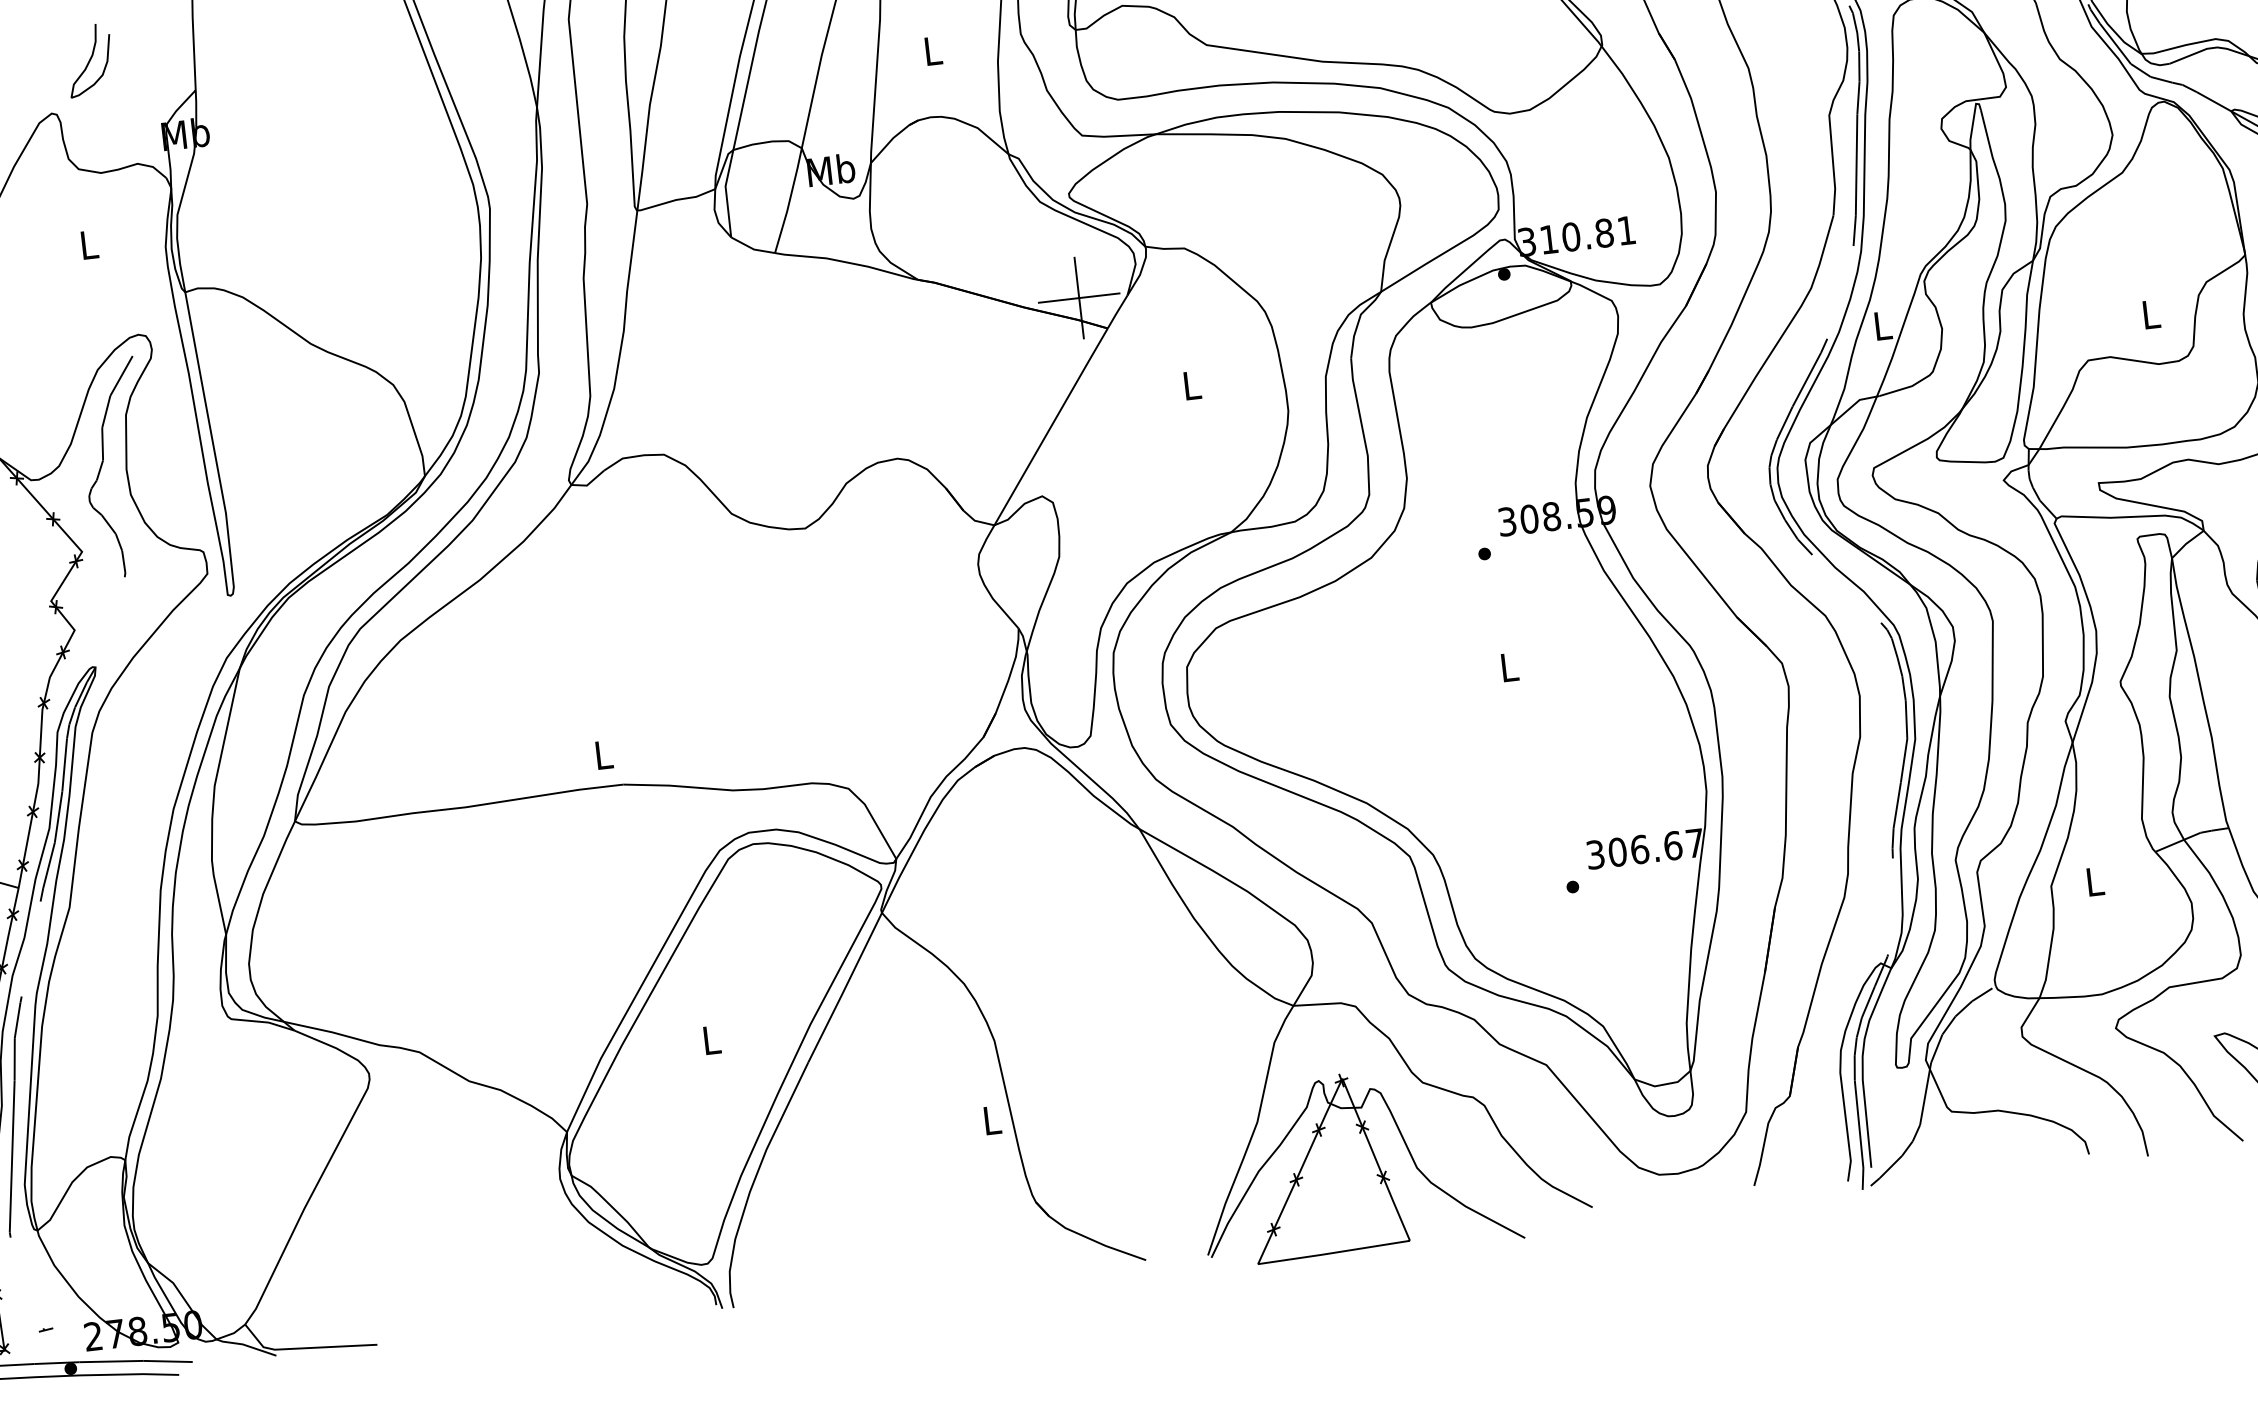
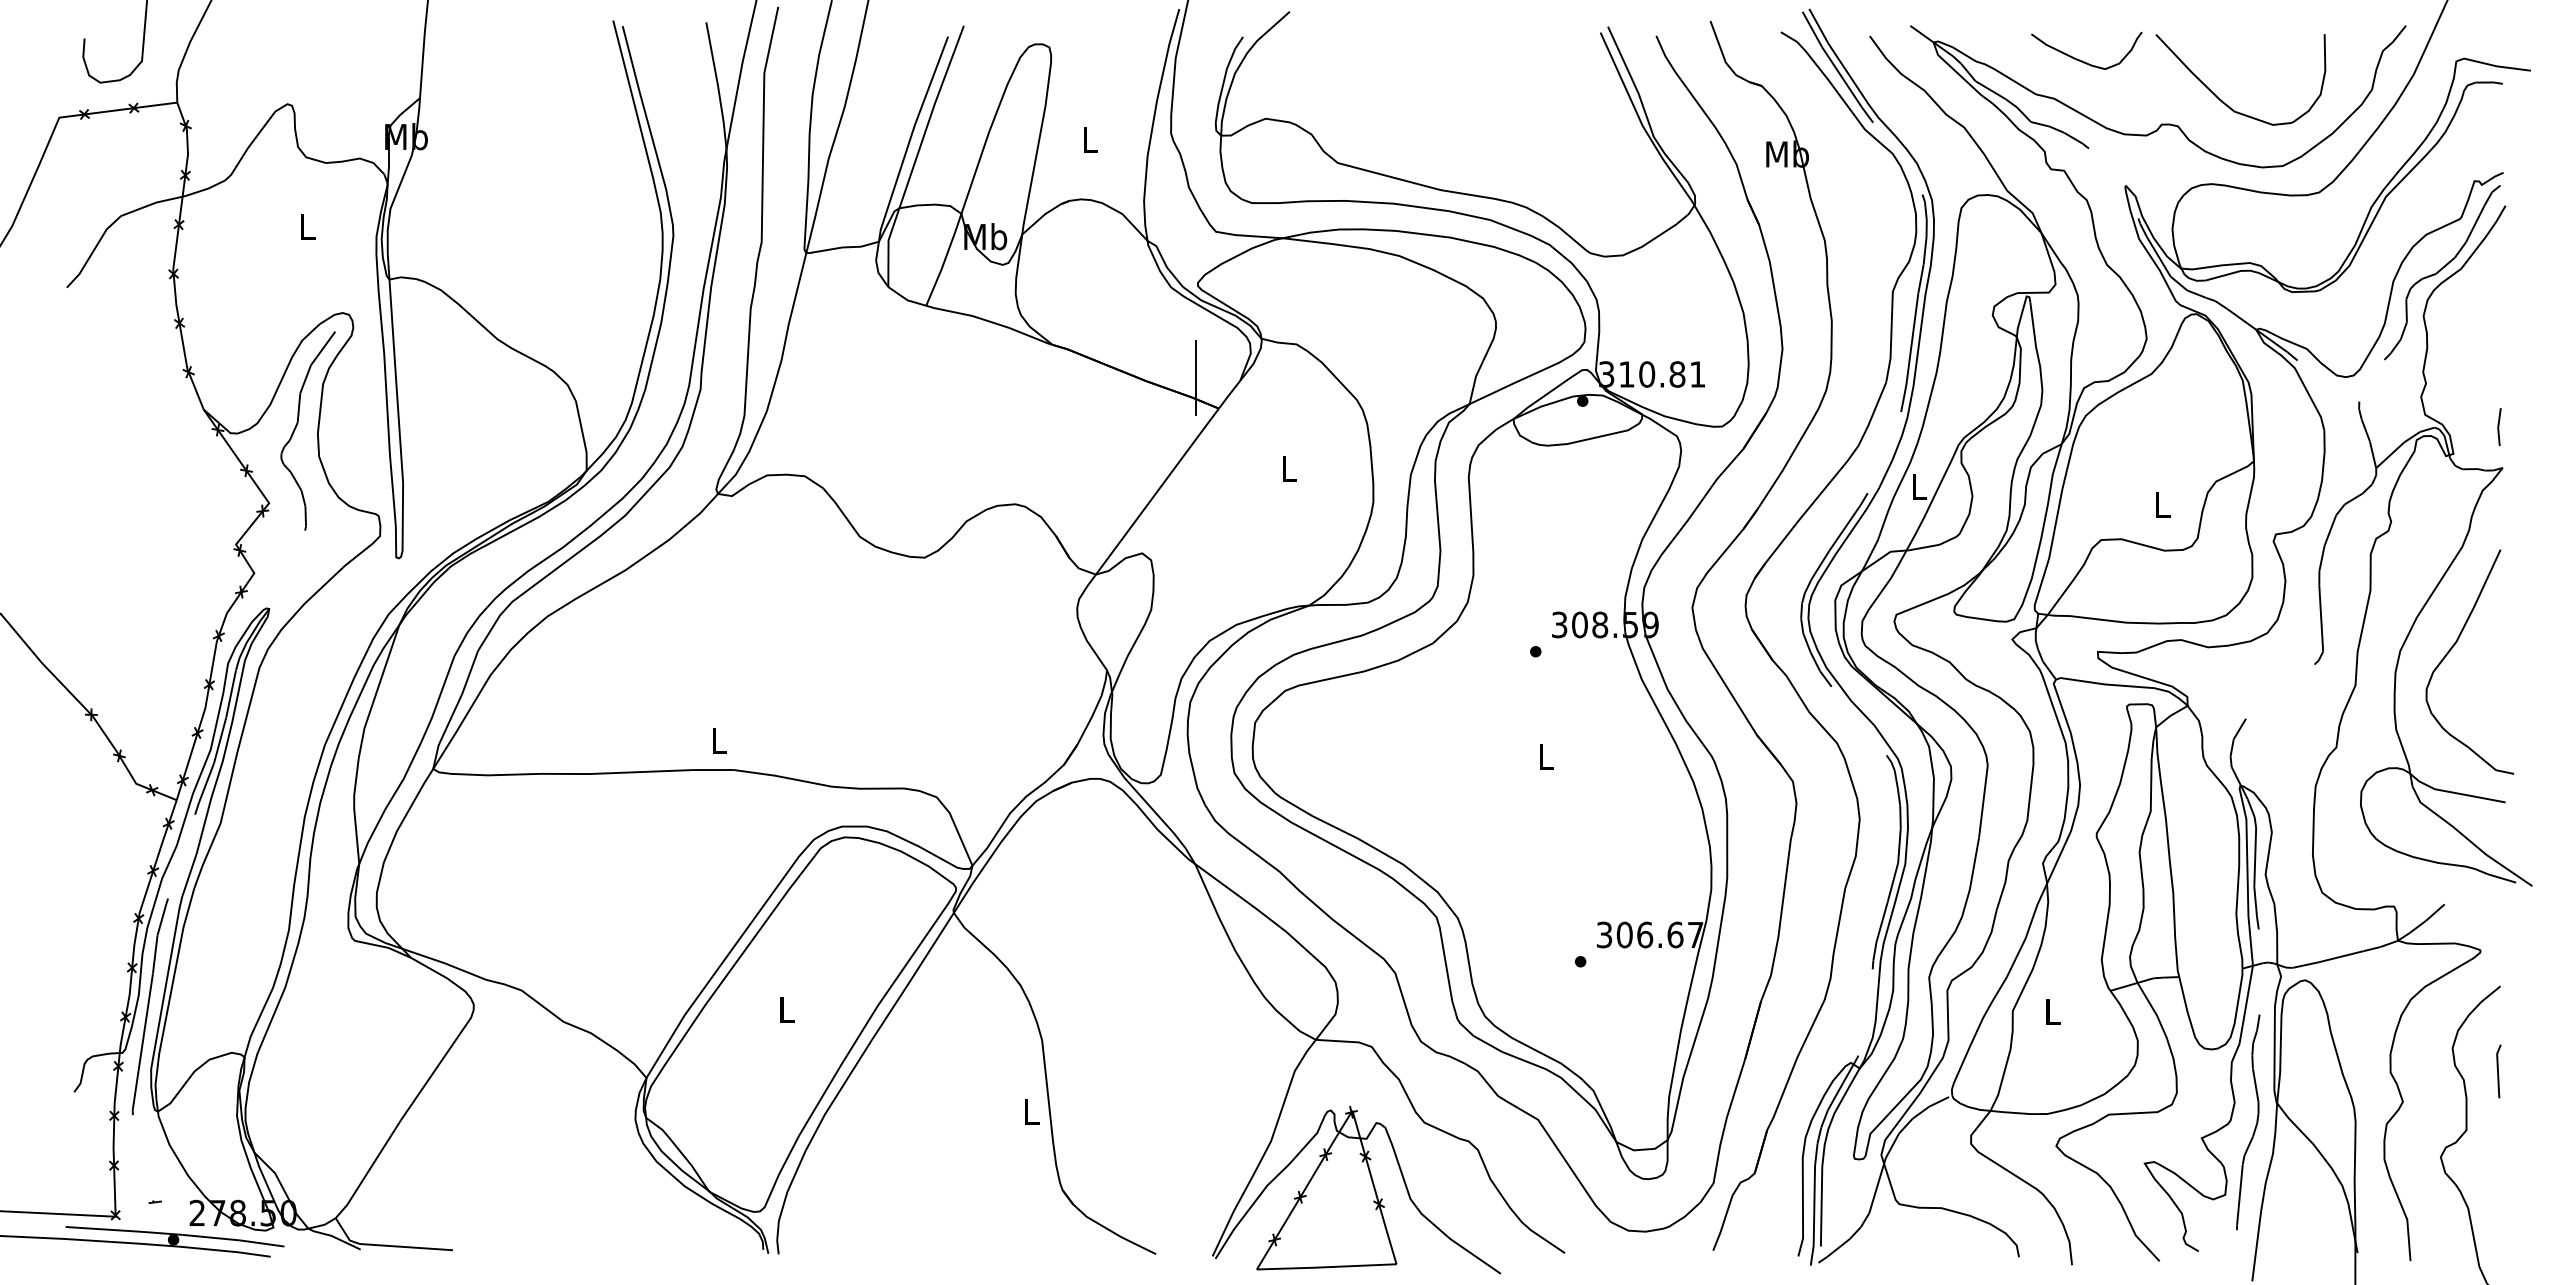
curve: (89, 59) -> (327, 59), removed
line: (1079, 298) -> (1196, 378), removed

